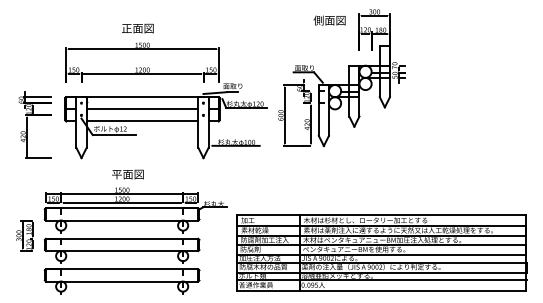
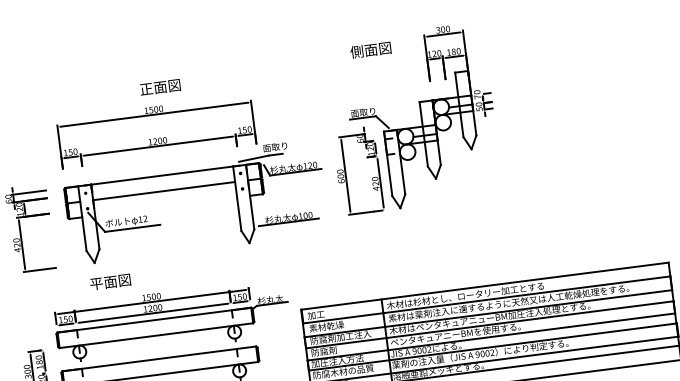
text: (329, 20) -> (370, 50), moved
text: (137, 28) -> (159, 87), moved
line: (142, 121) -> (166, 206), removed
text: (127, 174) -> (109, 282), moved

